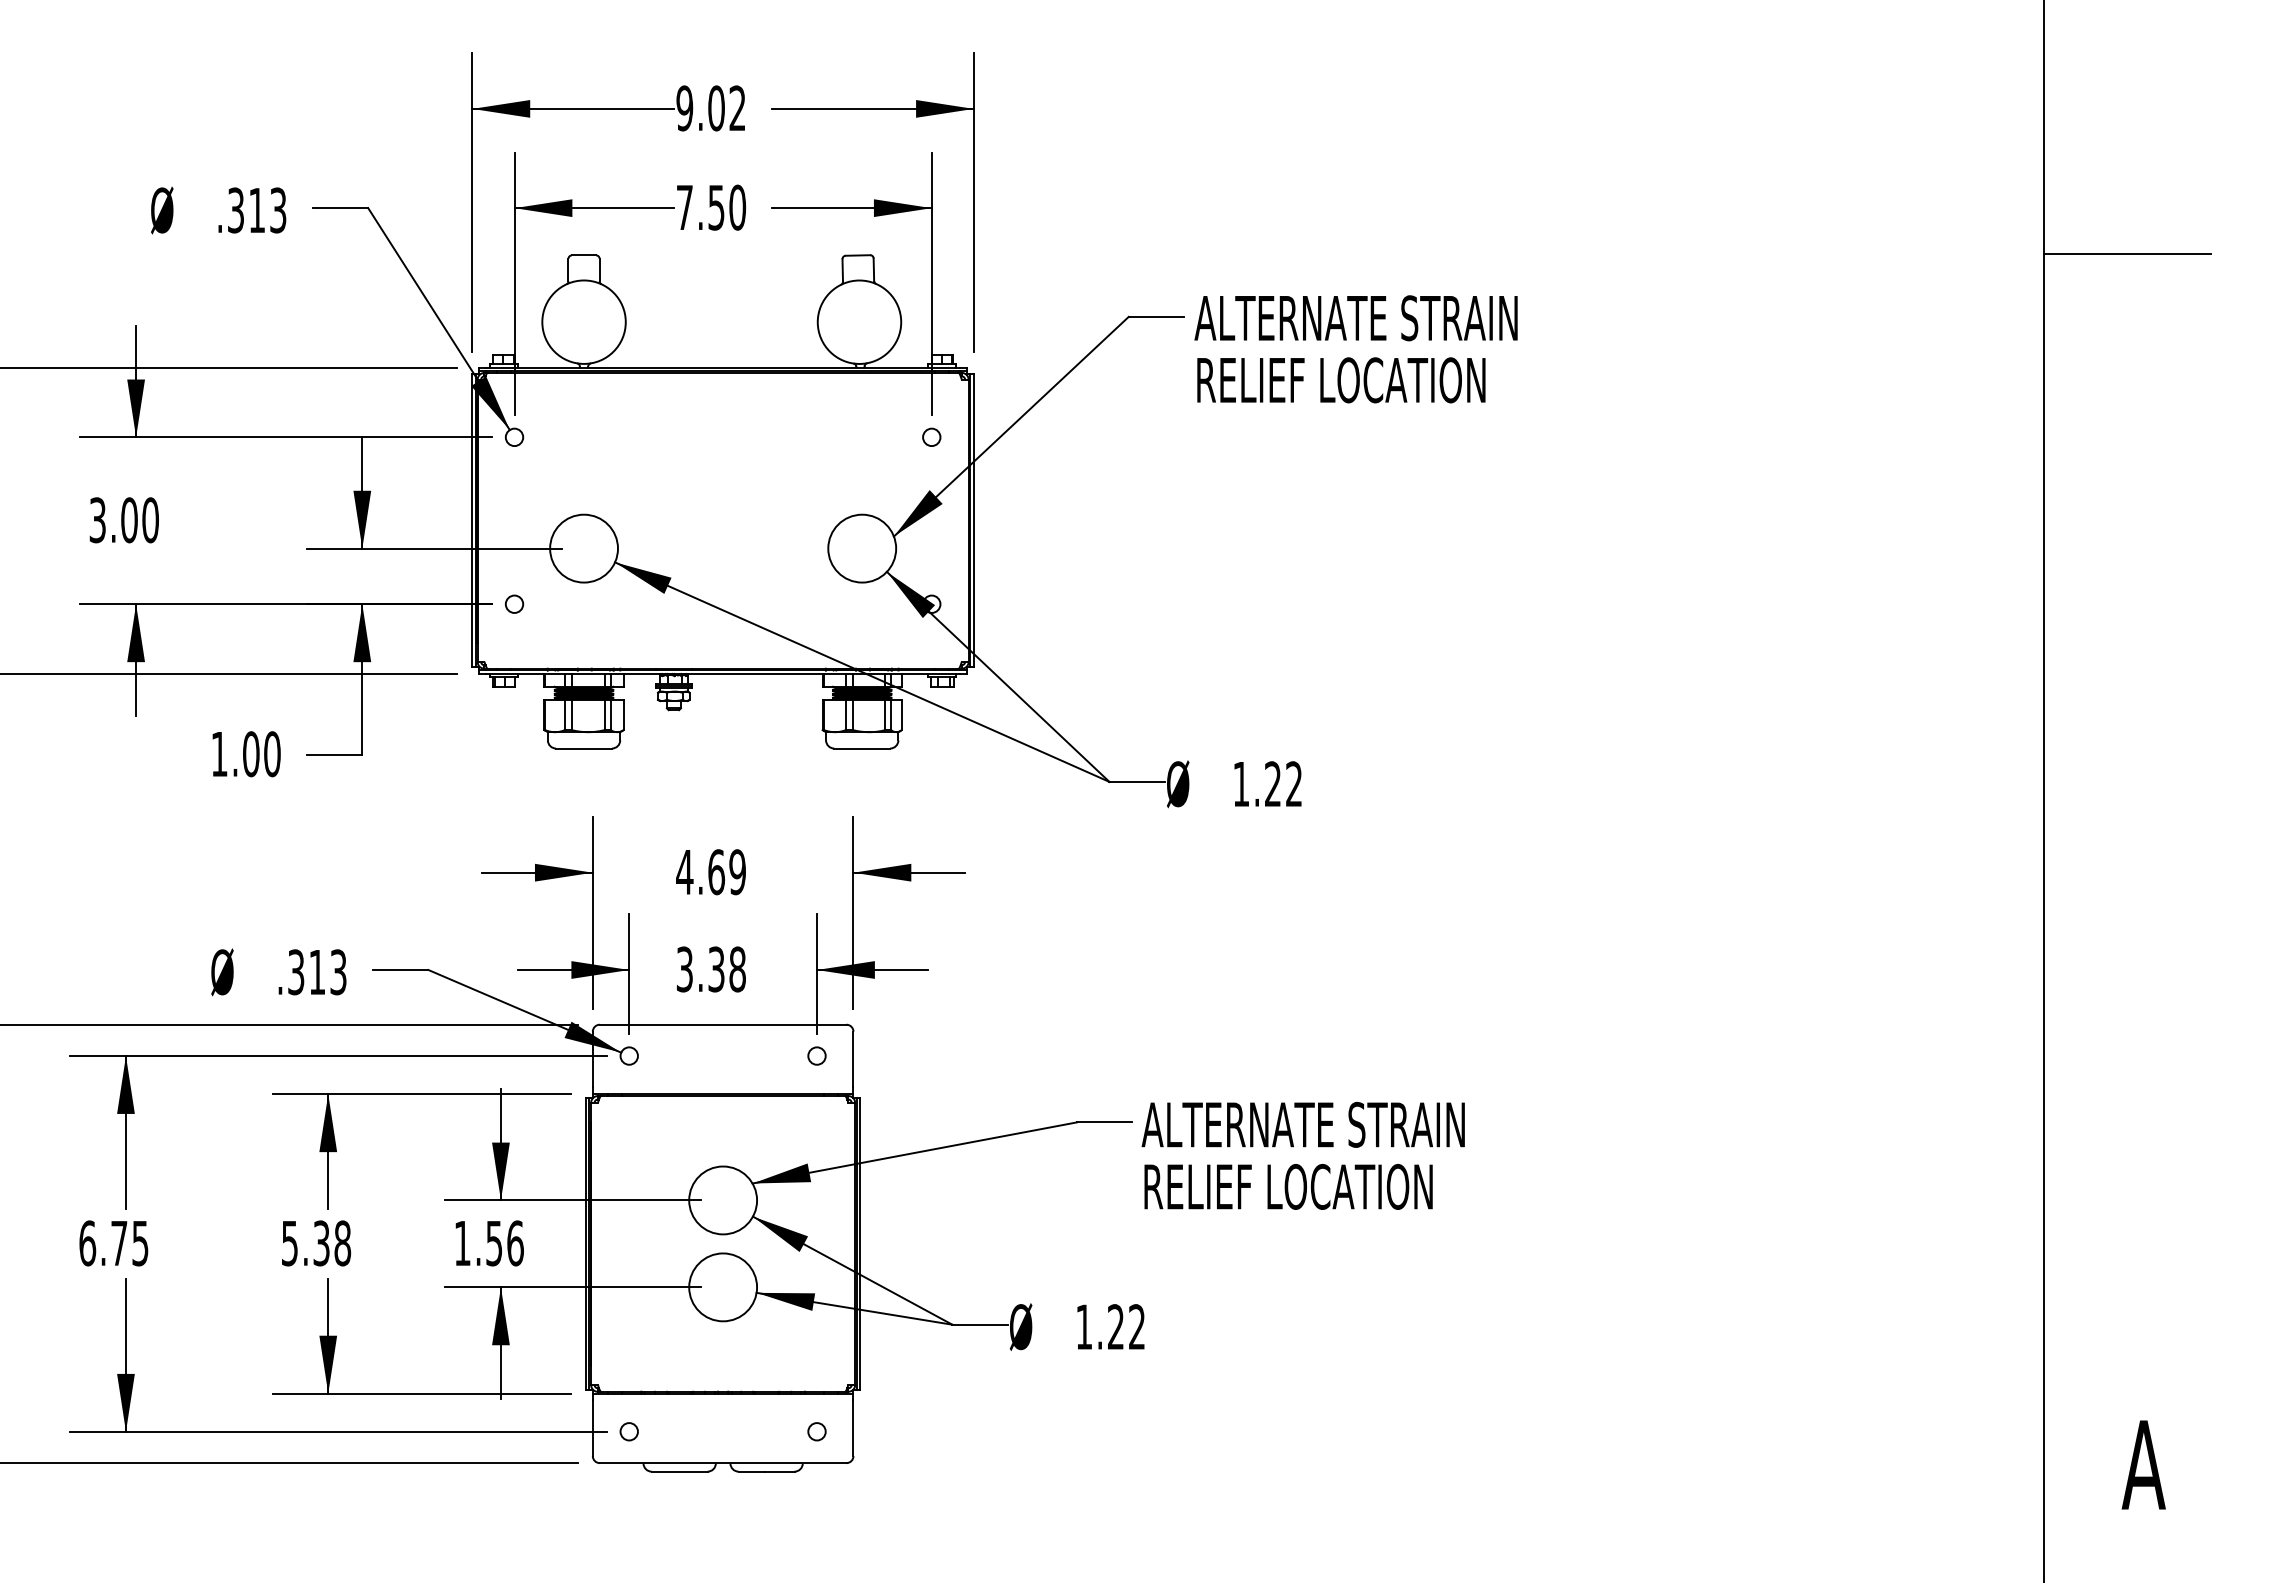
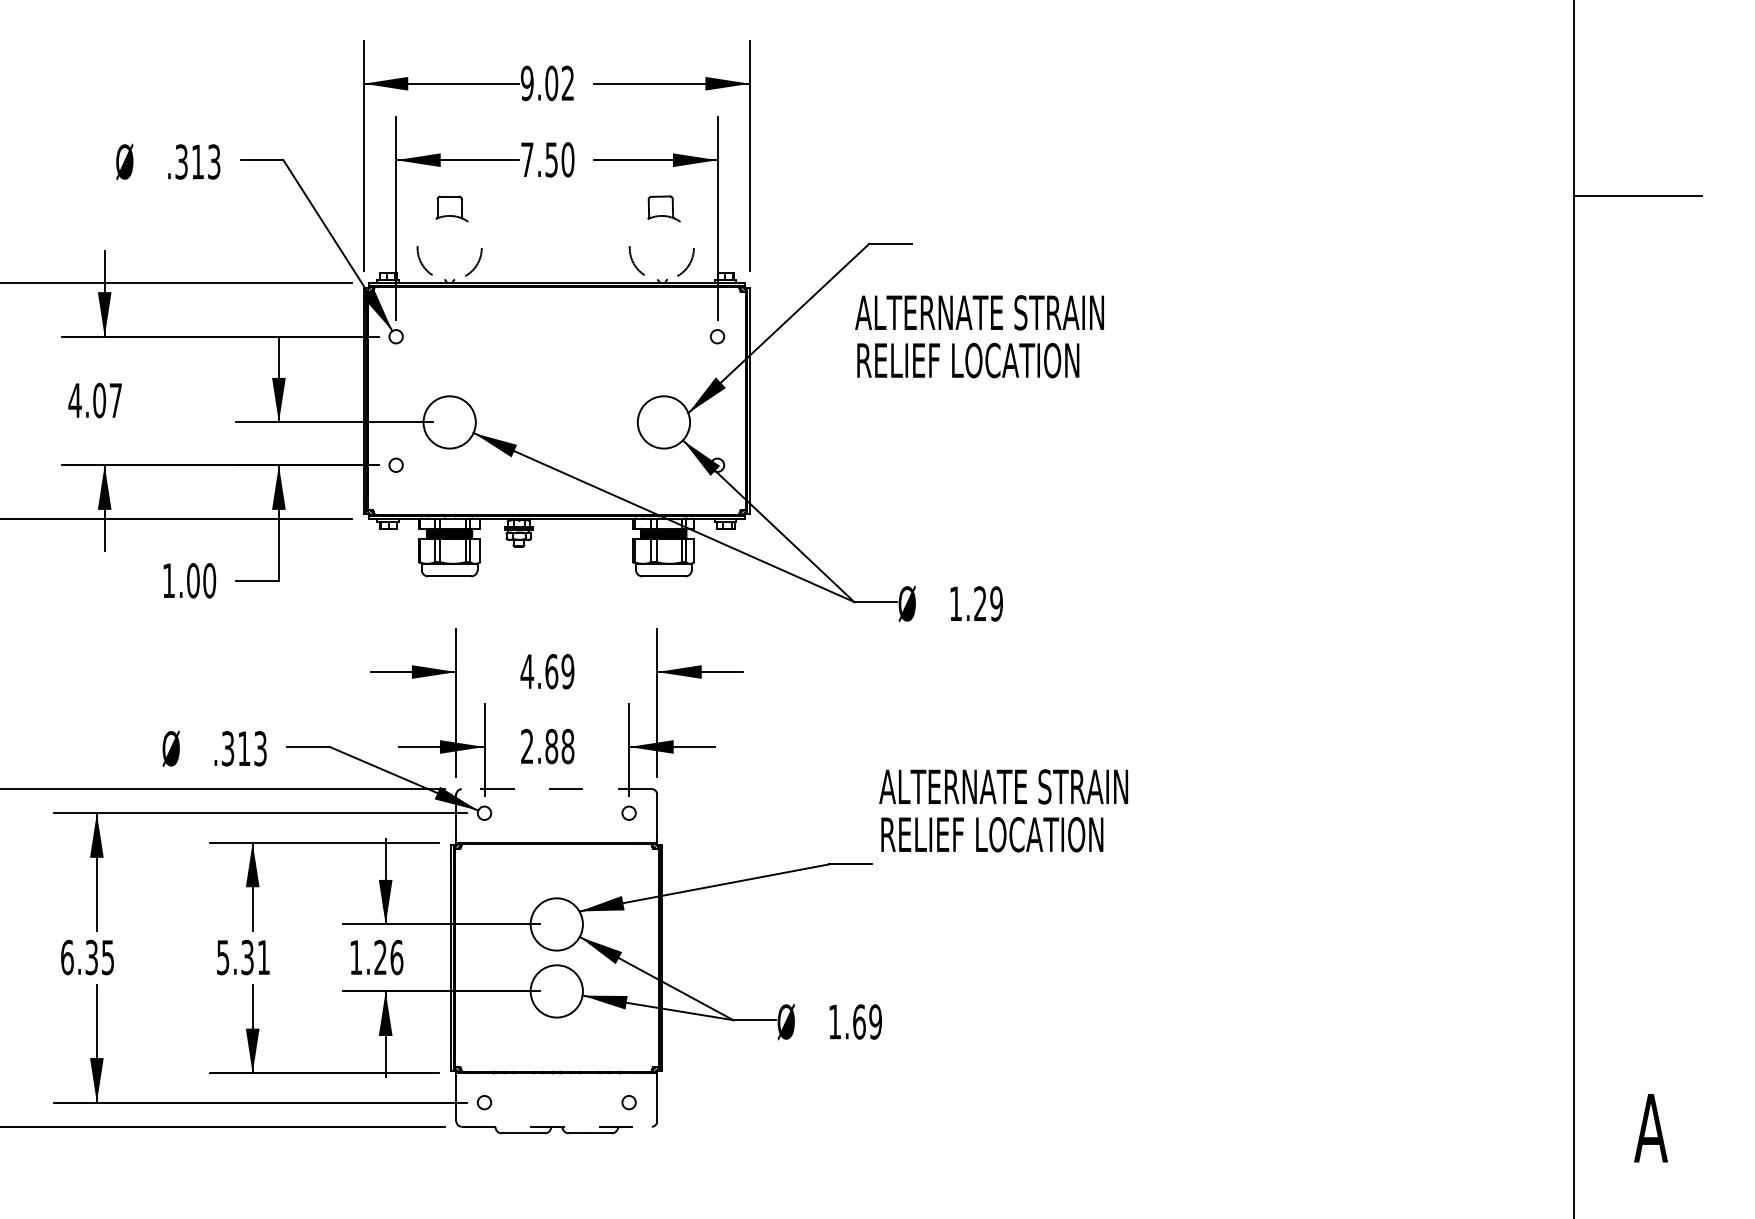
circle: (583, 321) -> (449, 247), solid -> dashed
circle: (859, 321) -> (661, 247), solid -> dashed
text: (1355, 349) -> (979, 336), moved
text: (123, 520) -> (94, 400), 3.00 -> 4.07
text: (1293, 784) -> (996, 604), 1.22 -> 1.29
text: (700, 969) -> (539, 746), 3.38 -> 2.88
line: (722, 1024) -> (556, 788), solid -> dashed
text: (1302, 1155) -> (1003, 810), moved
text: (119, 1243) -> (91, 957), 6.75 -> 6.35
text: (342, 1243) -> (263, 957), 5.38 -> 5.31
text: (494, 1243) -> (380, 957), 1.56 -> 1.26
text: (1126, 1327) -> (867, 1022), 1.22 -> 1.69
line: (723, 1463) -> (557, 1127), solid -> dashed

